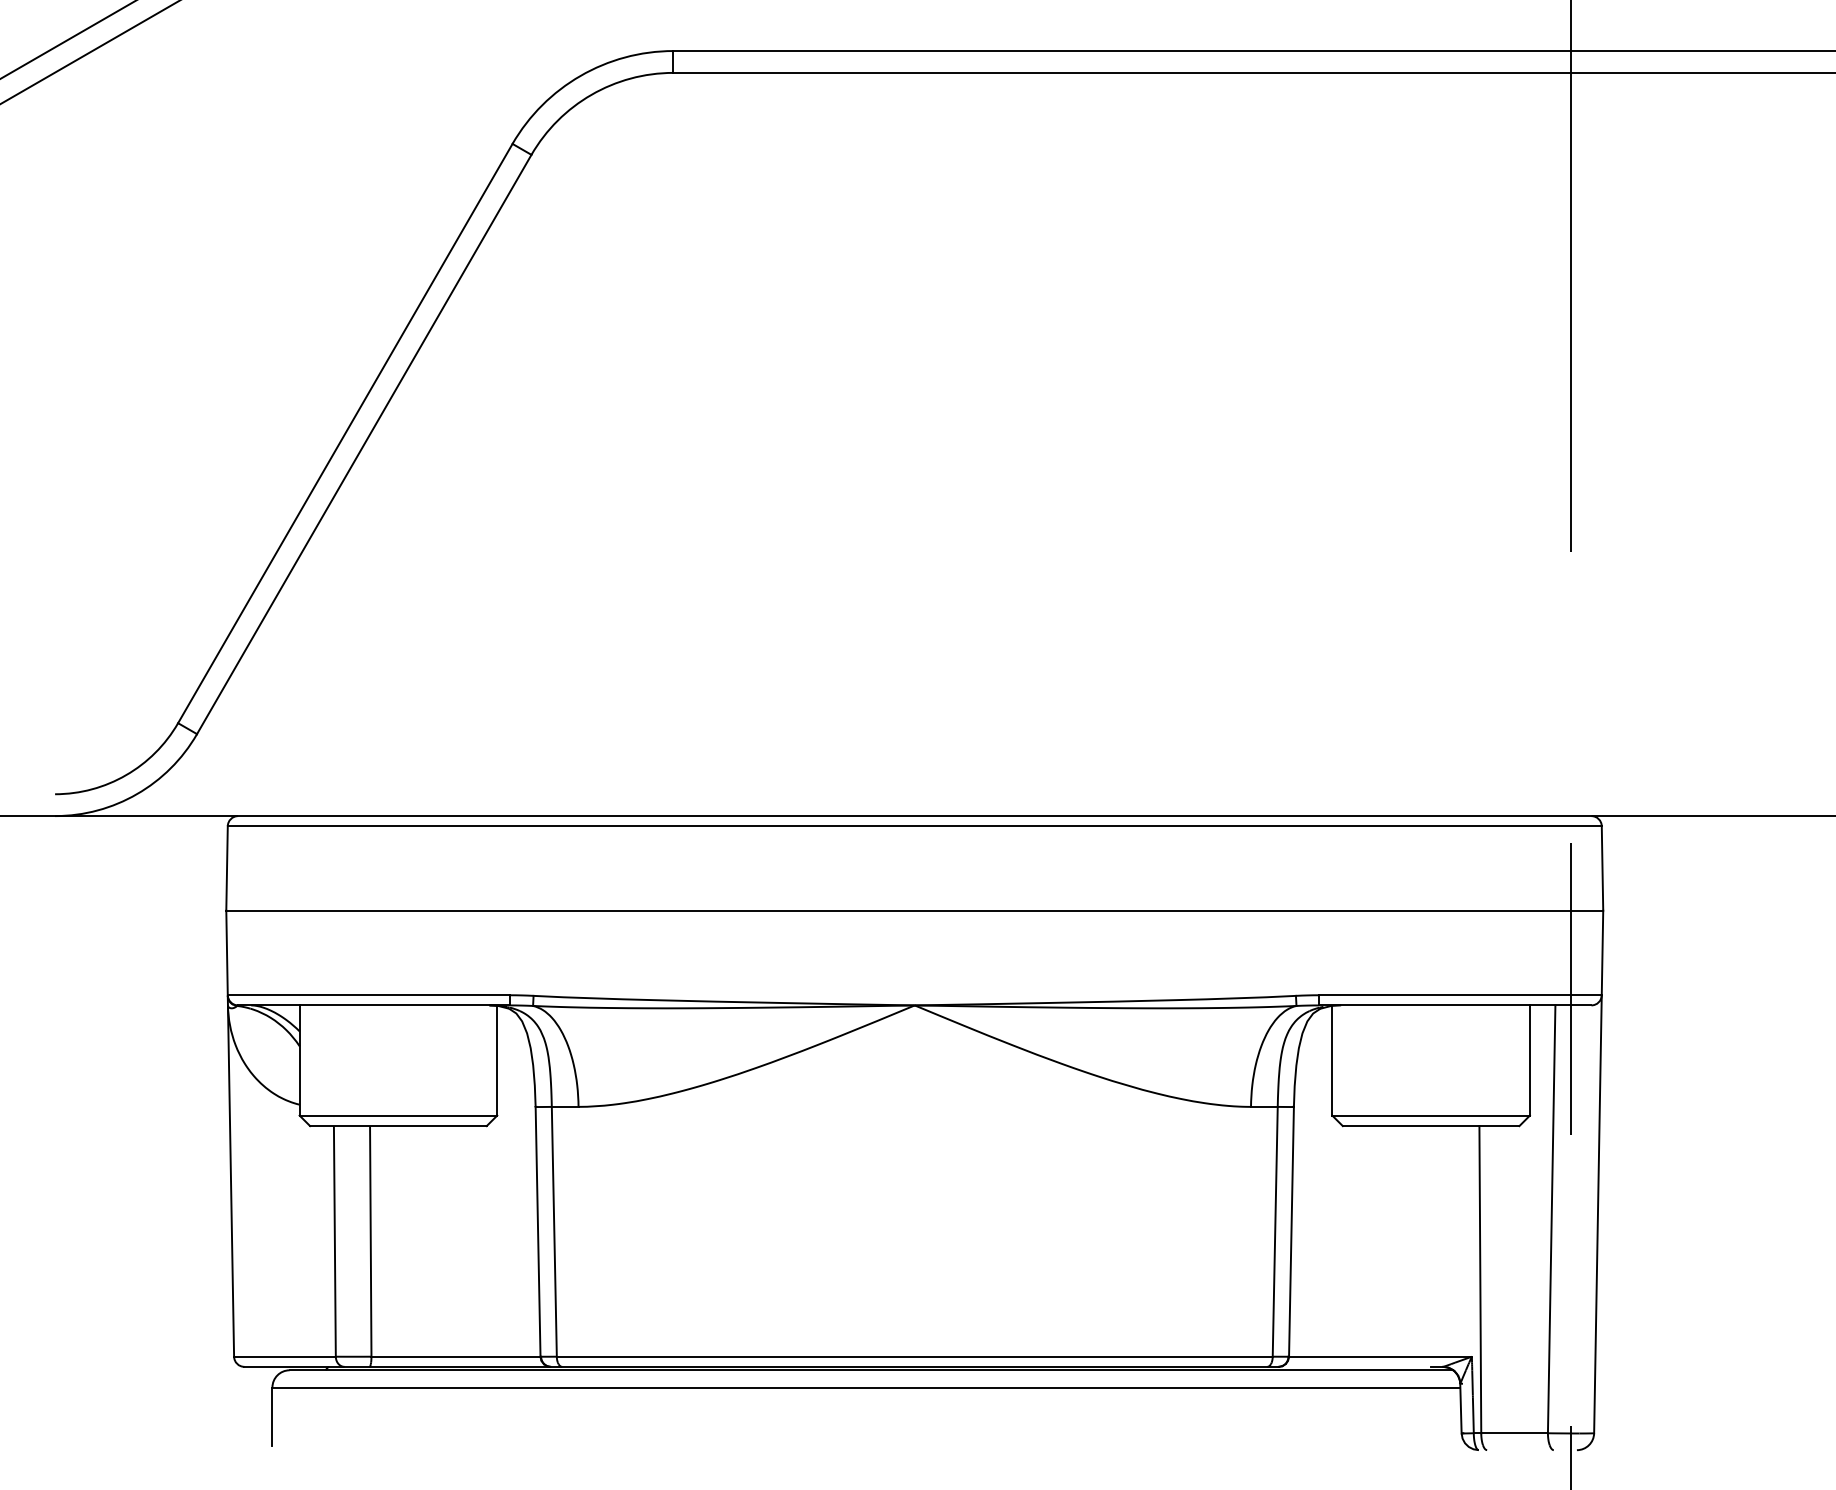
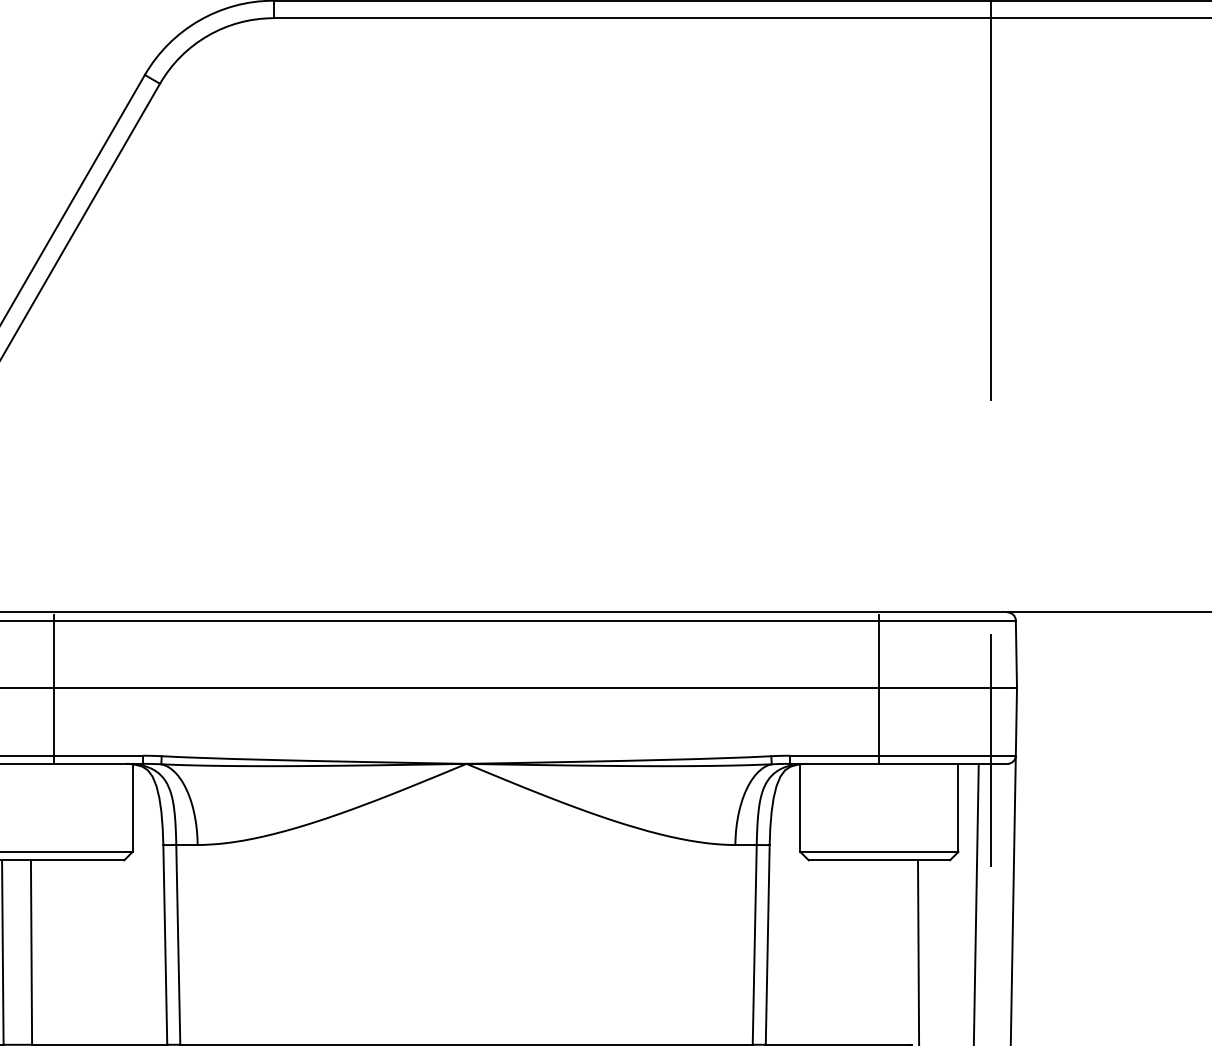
line: (398, 912) -> (53, 689), added
line: (1431, 912) -> (879, 689), added

